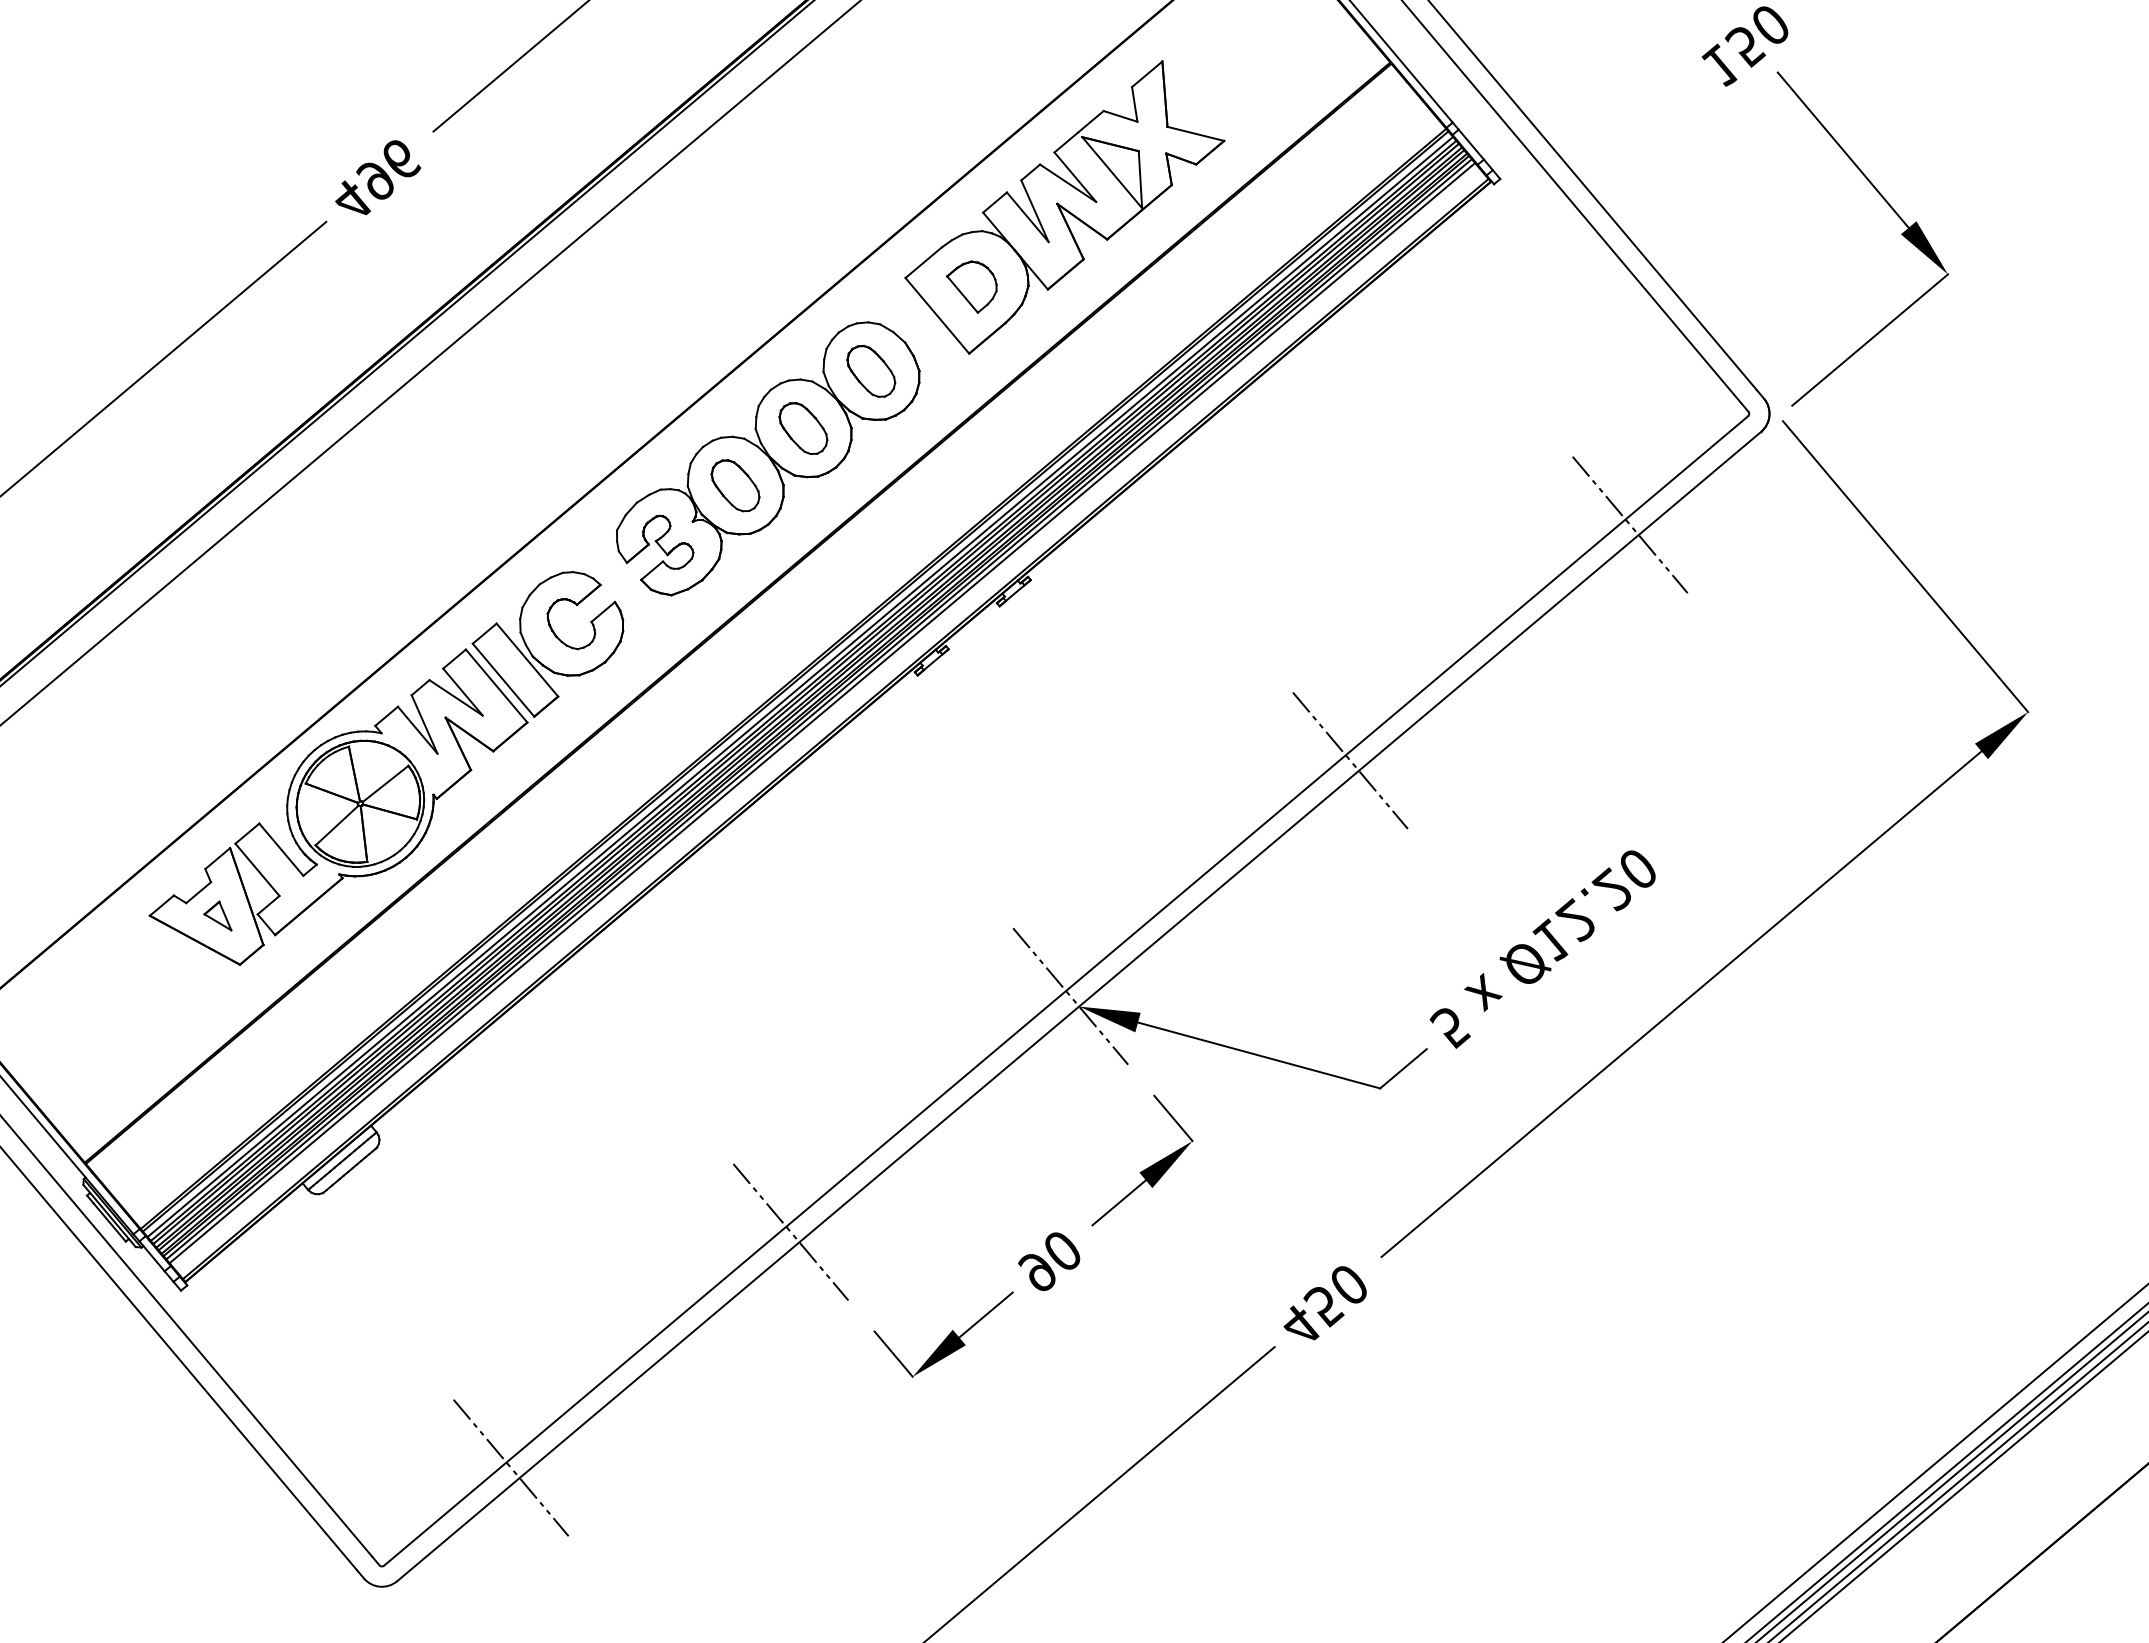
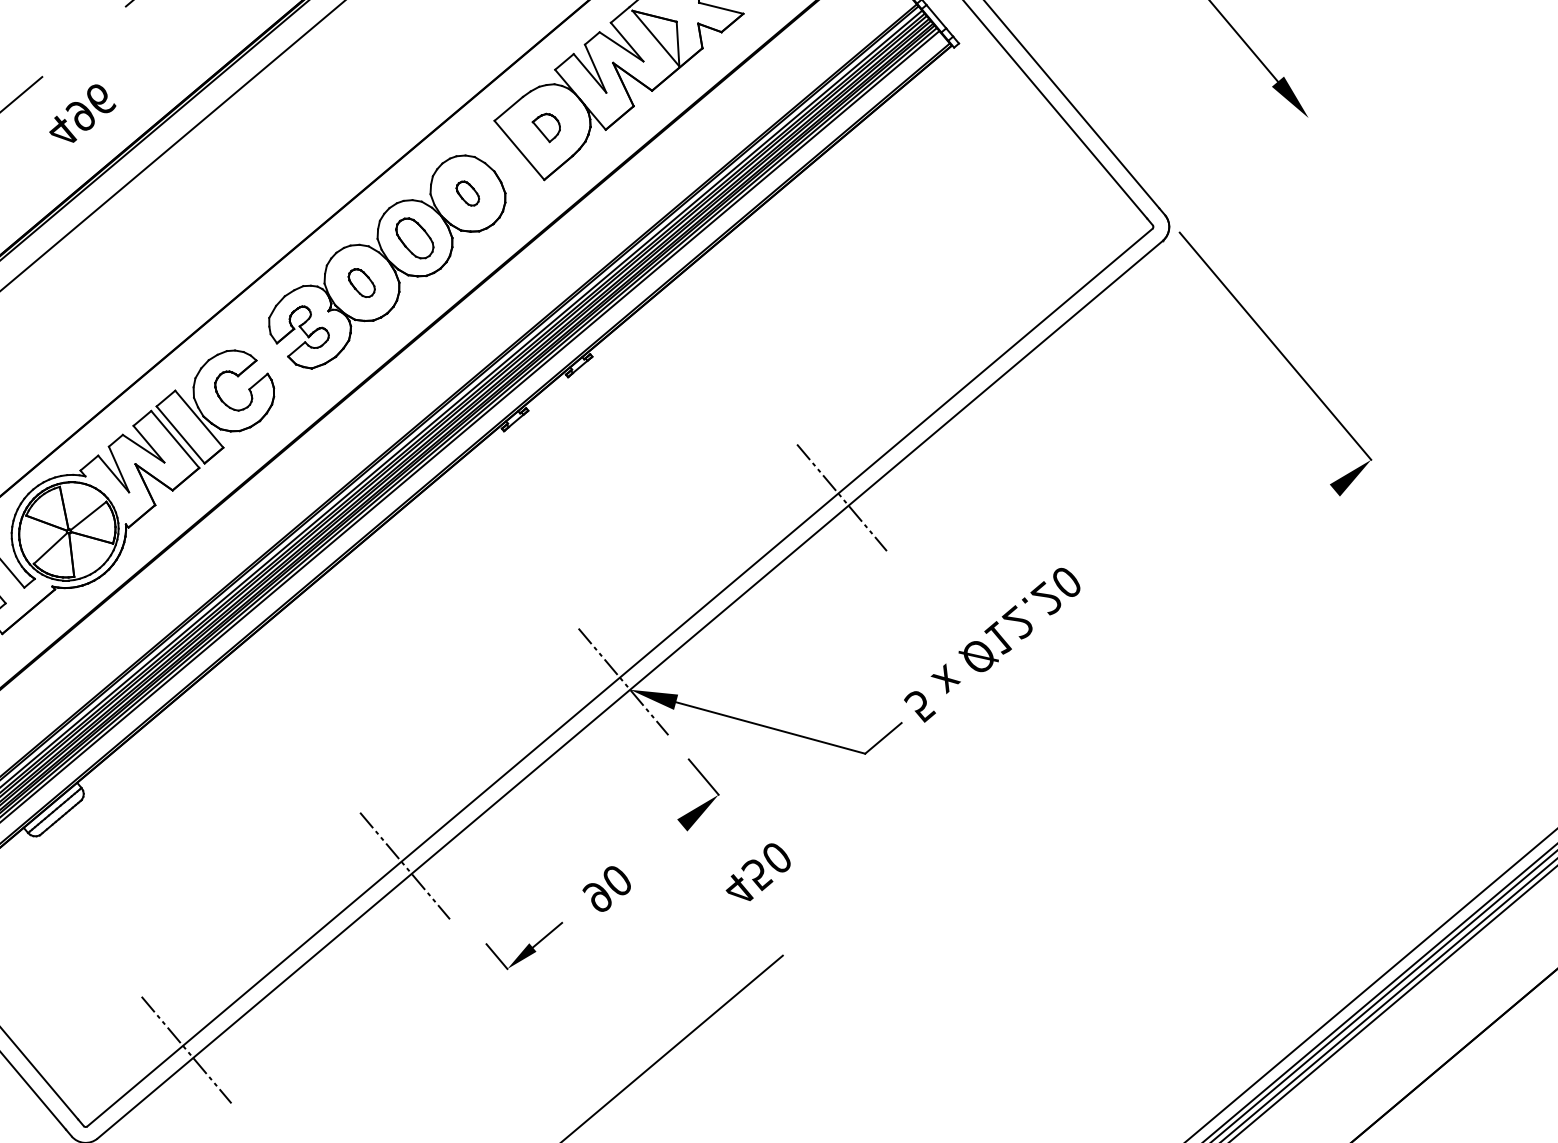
text: (378, 177) -> (83, 113), moved
part: (971, 286) -> (546, 127), size x0.7
line: (1869, 339) -> (1247, 168), removed
part: (871, 370) -> (468, 193), size x0.6
part: (735, 485) -> (361, 282), size x0.7
line: (1629, 524) -> (1059, 313), removed
line: (1681, 1003) -> (1100, 687), removed
line: (1118, 1202) -> (660, 842), removed
text: (1324, 1303) -> (757, 872), moved
part: (943, 1334) -> (524, 945), size x0.7

